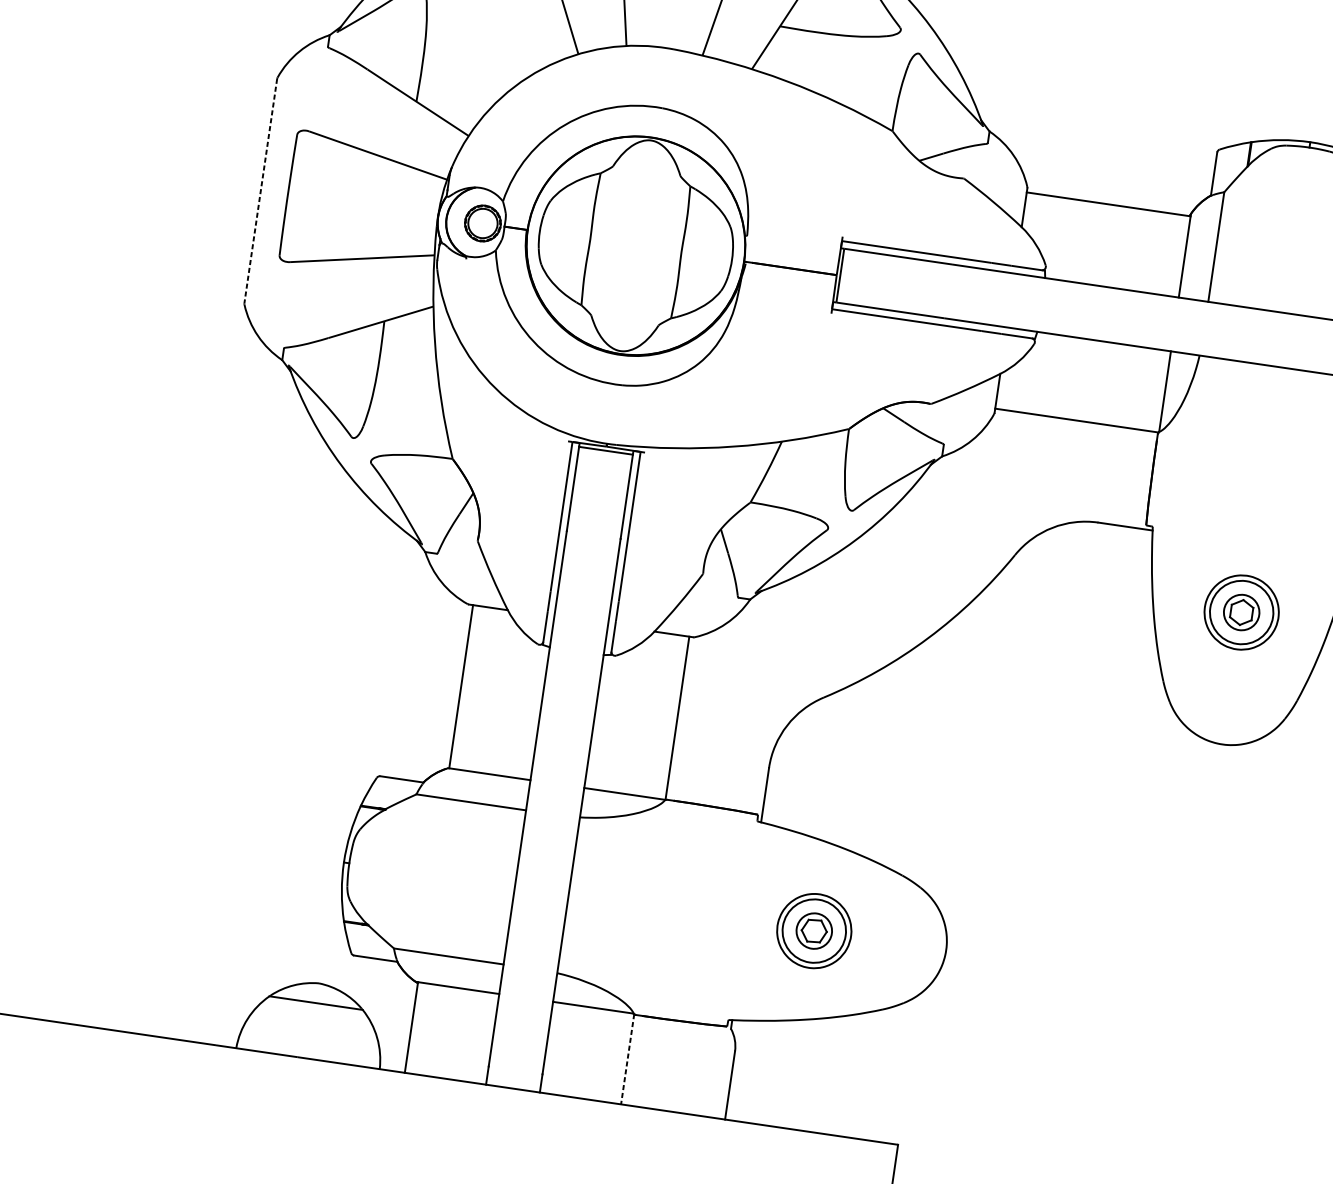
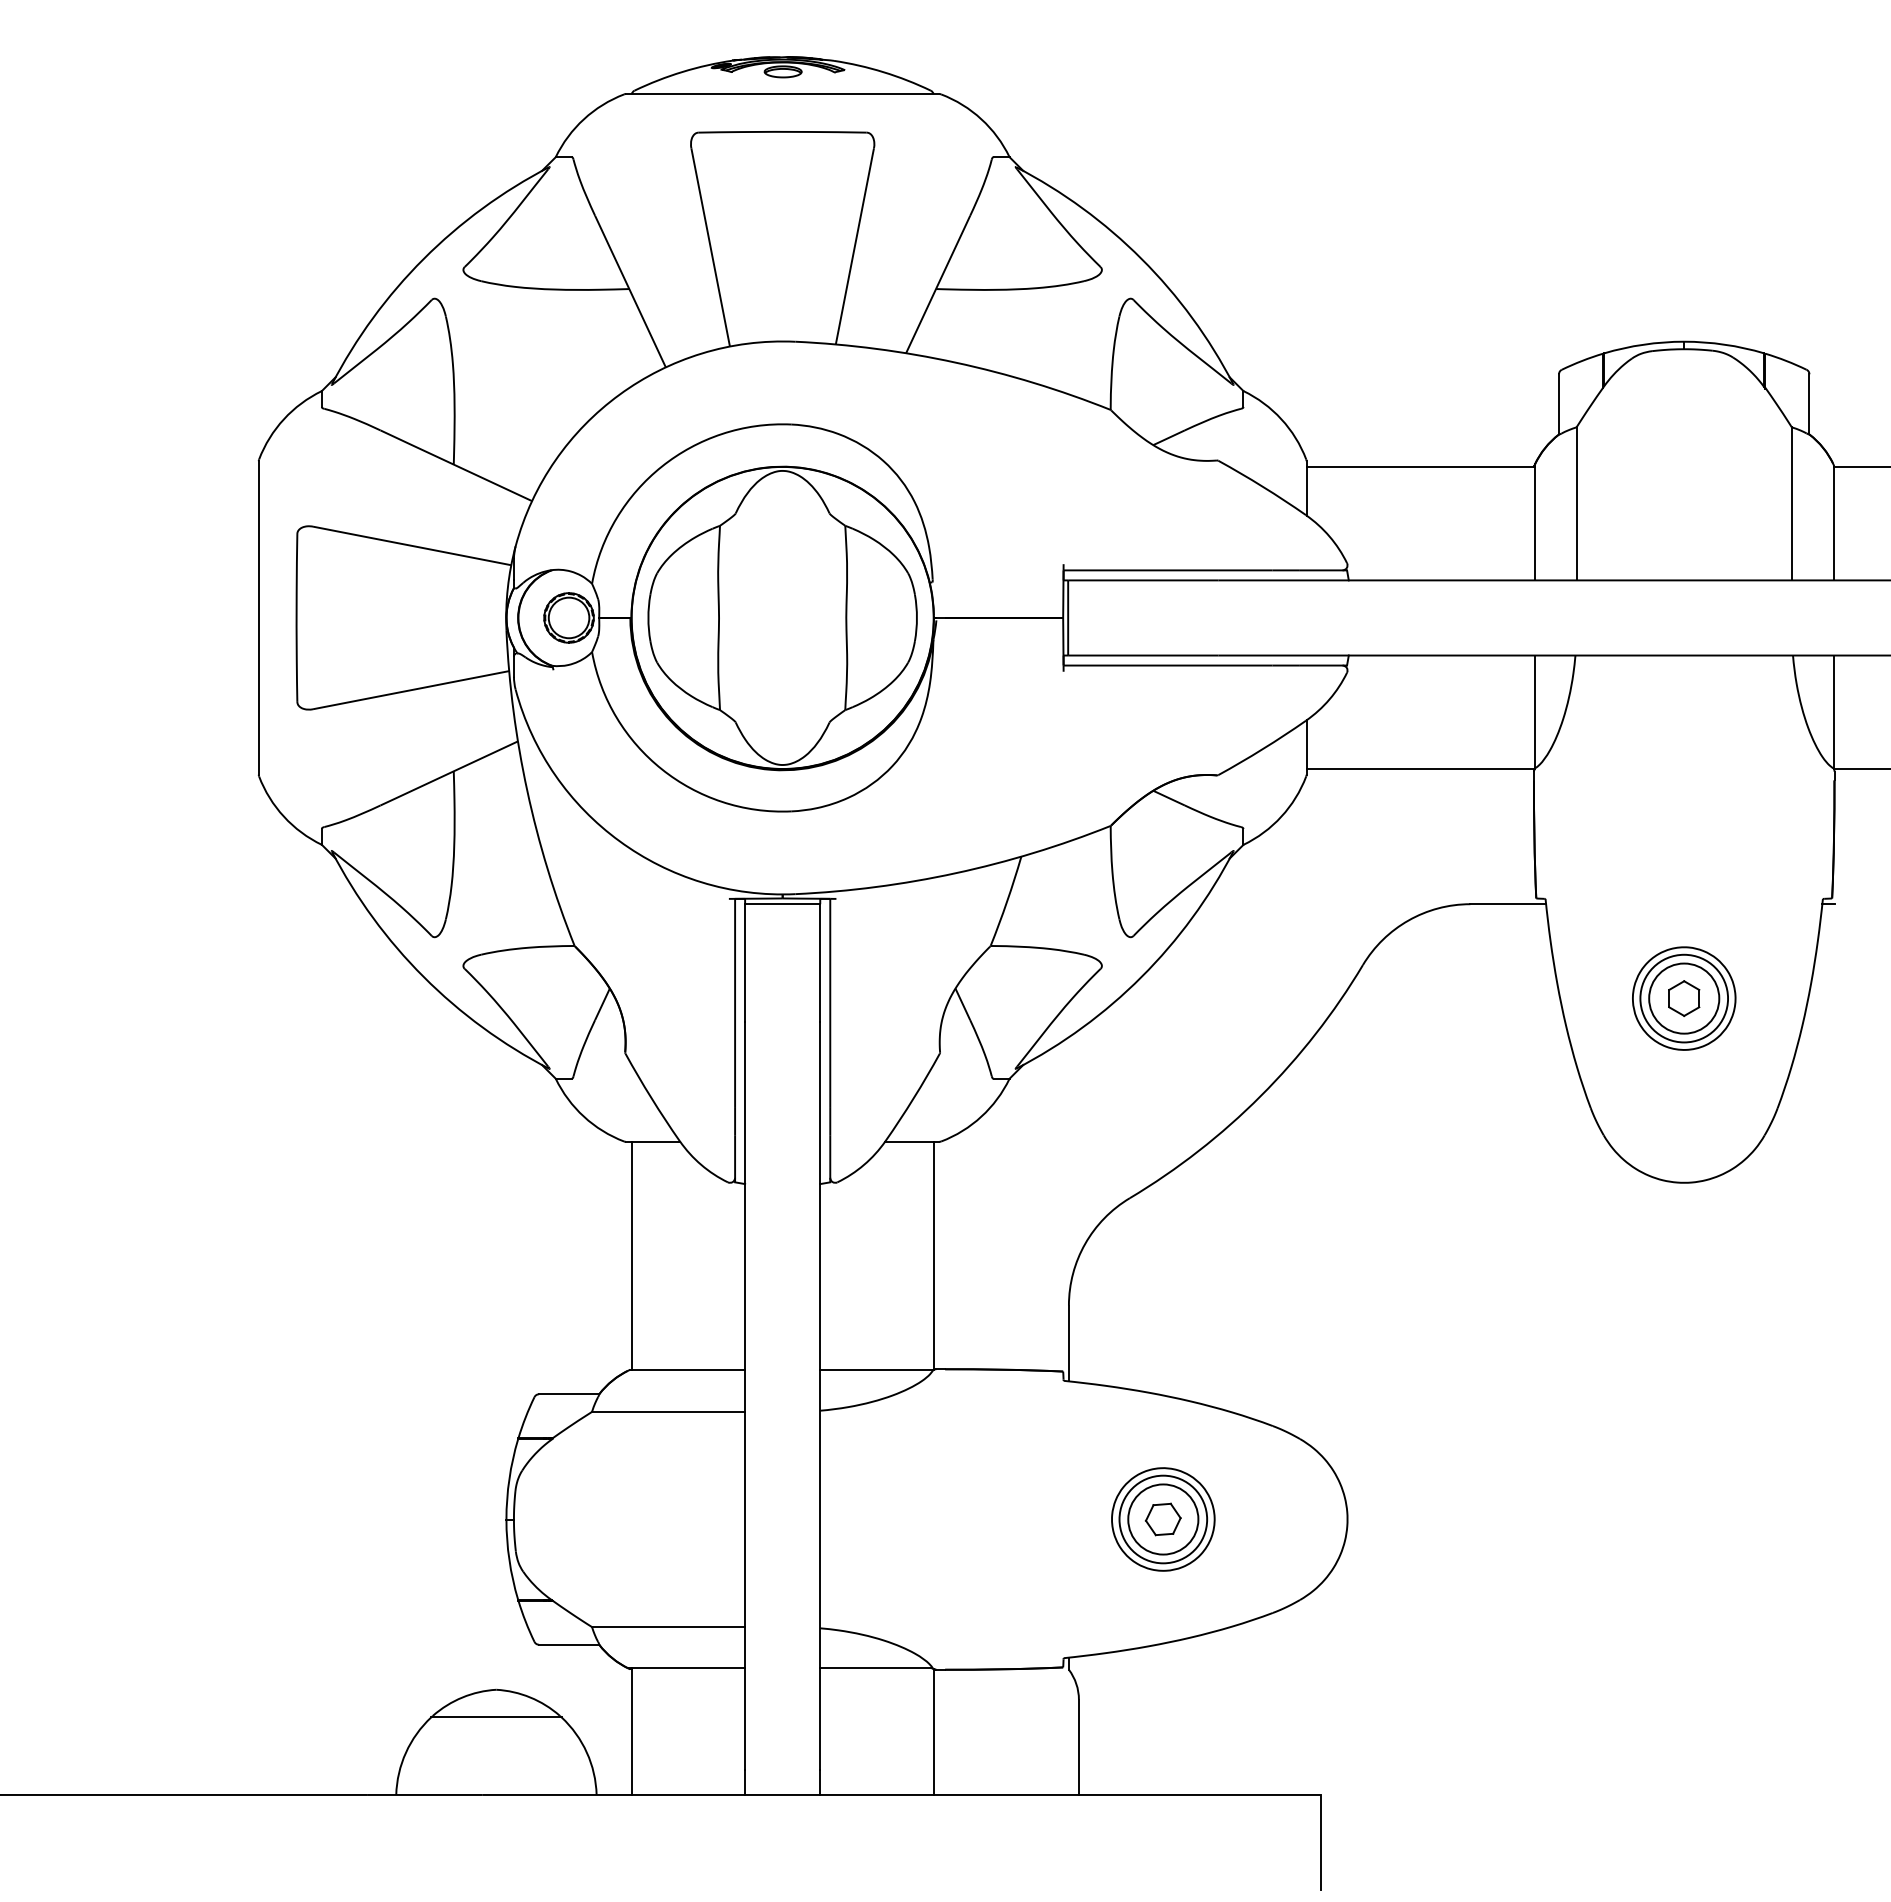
line: (260, 190) -> (258, 617), dashed -> solid
circle: (1241, 612) -> (1684, 998), size x1.43
circle: (814, 931) -> (1163, 1519), size x1.43
line: (627, 1059) -> (933, 1732), dashed -> solid

